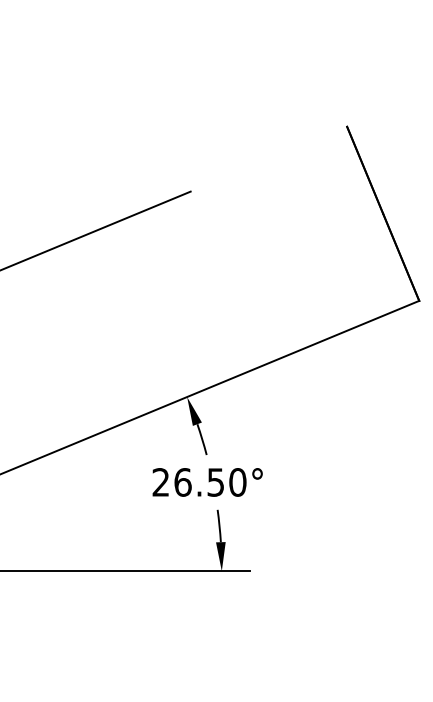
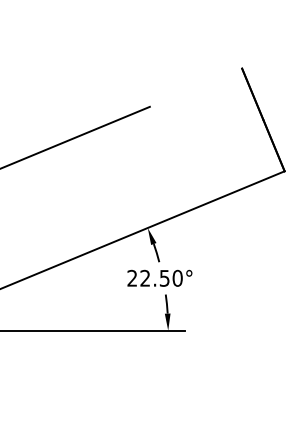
text: (183, 480) -> (145, 277), 26.50° -> 22.50°

